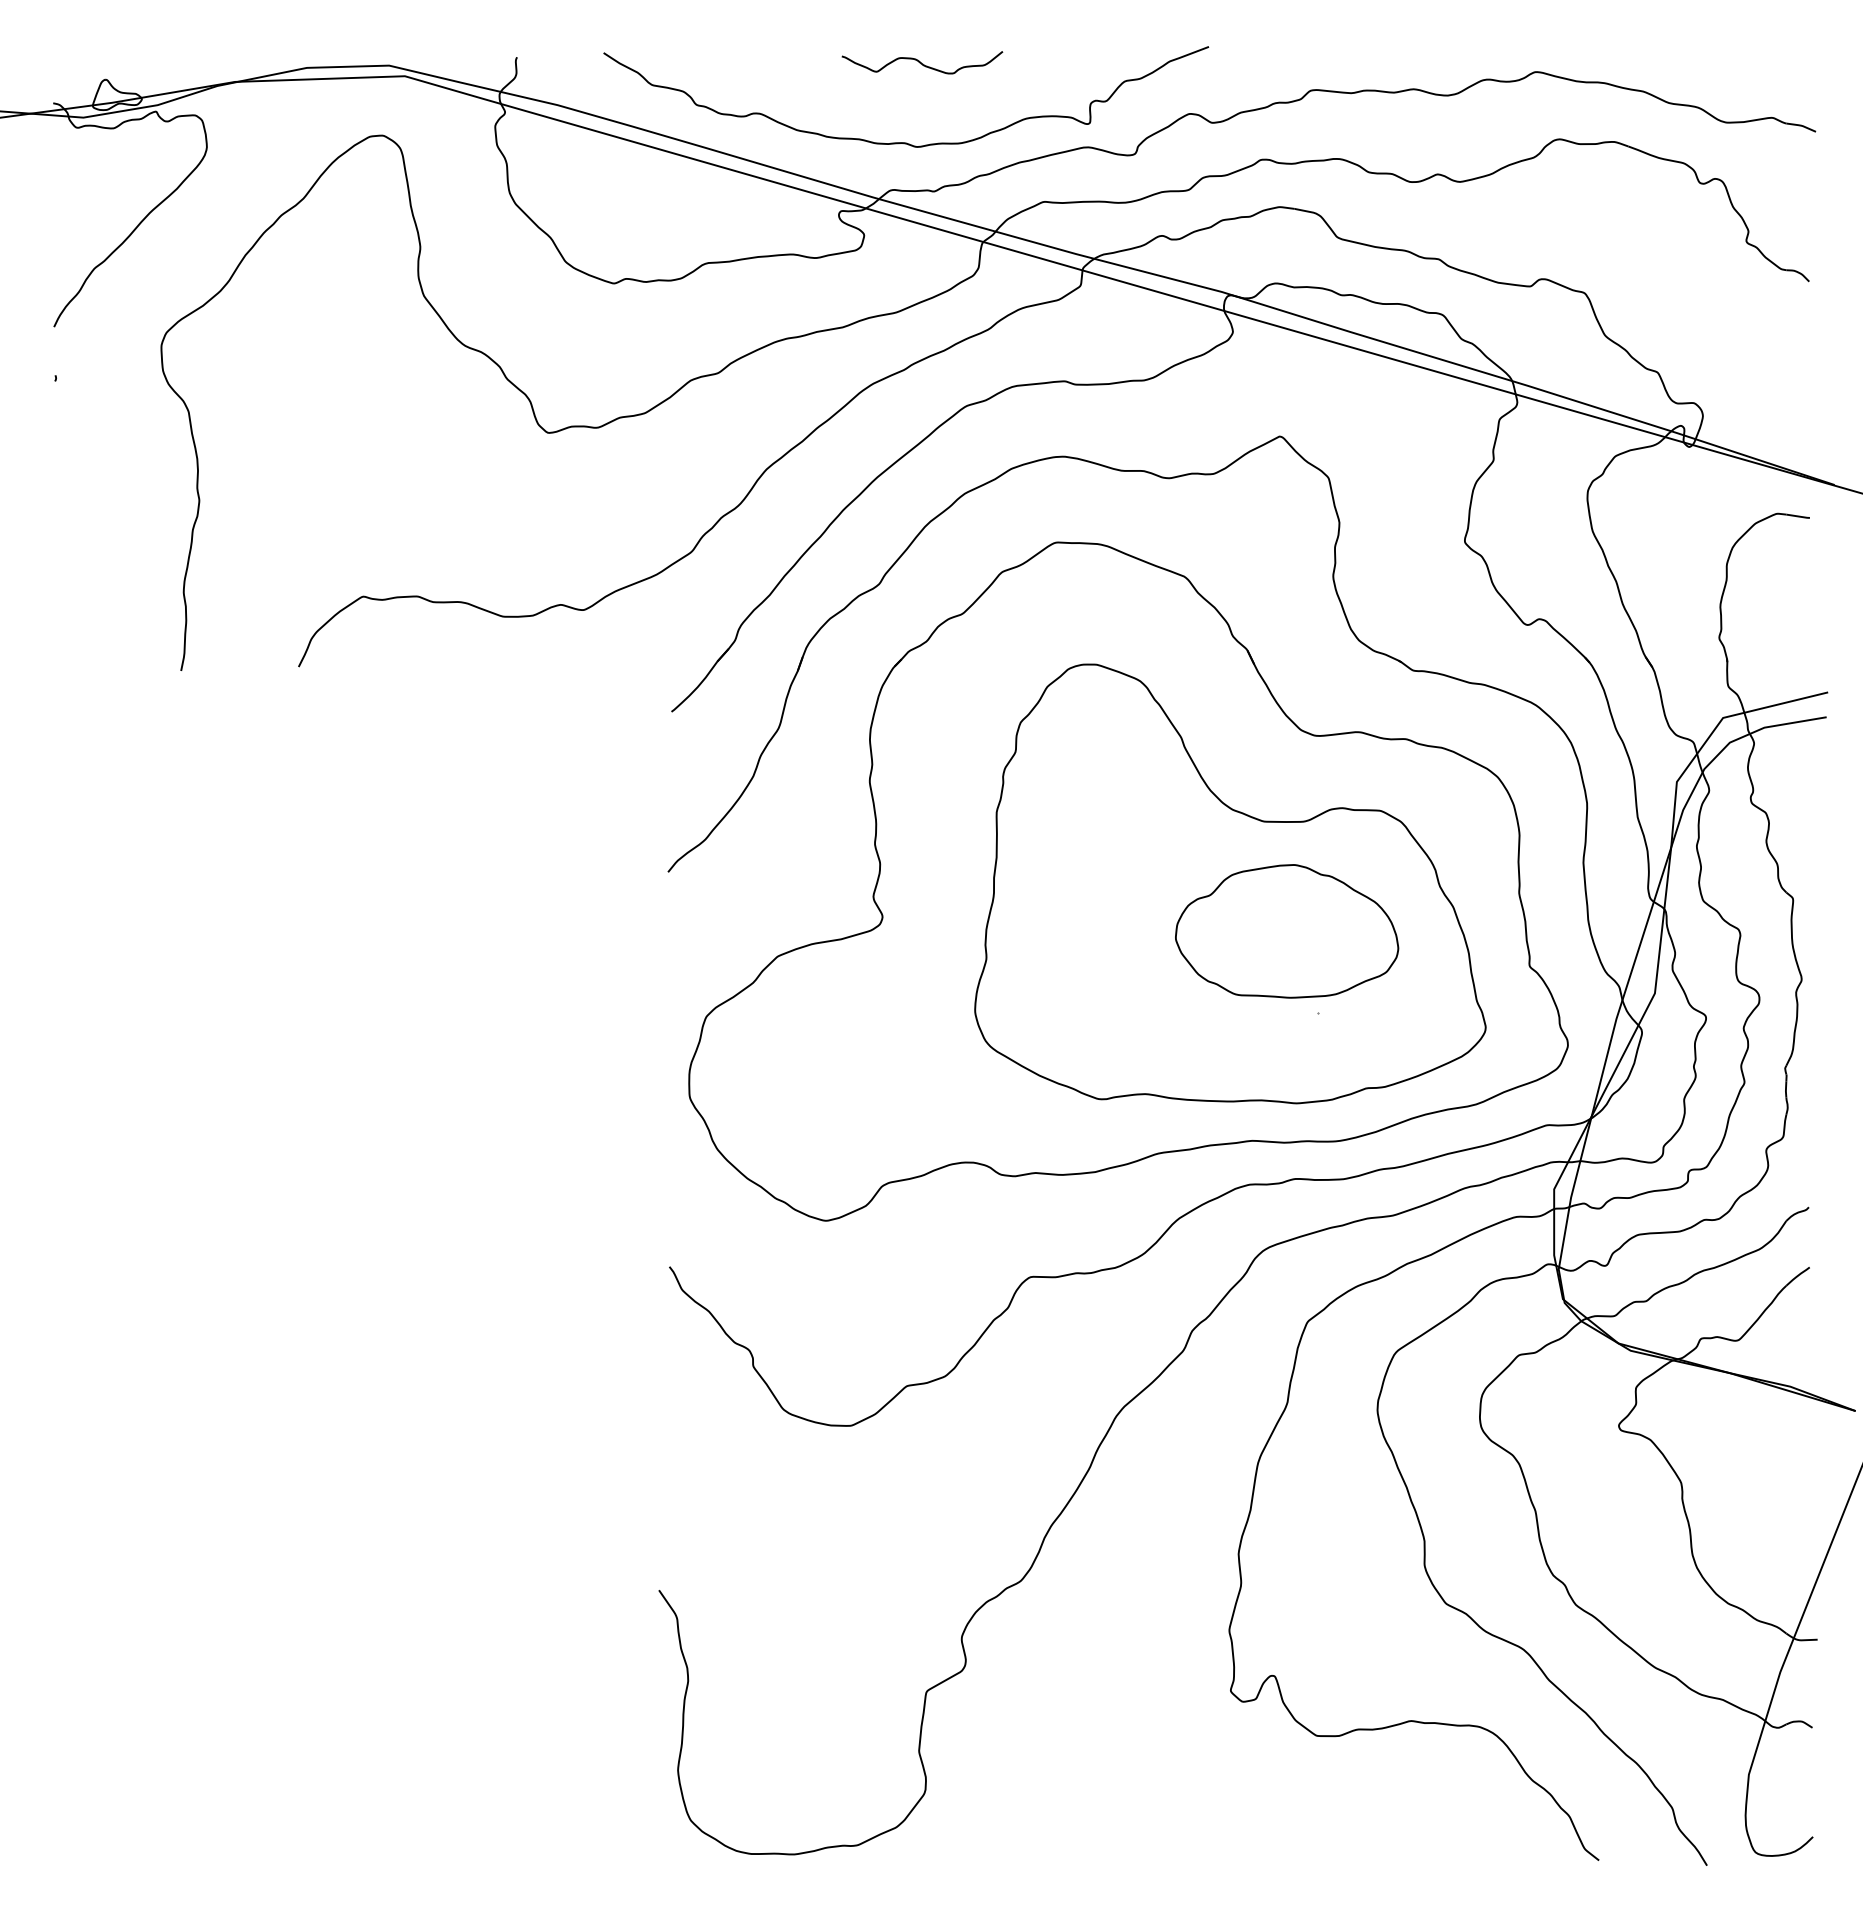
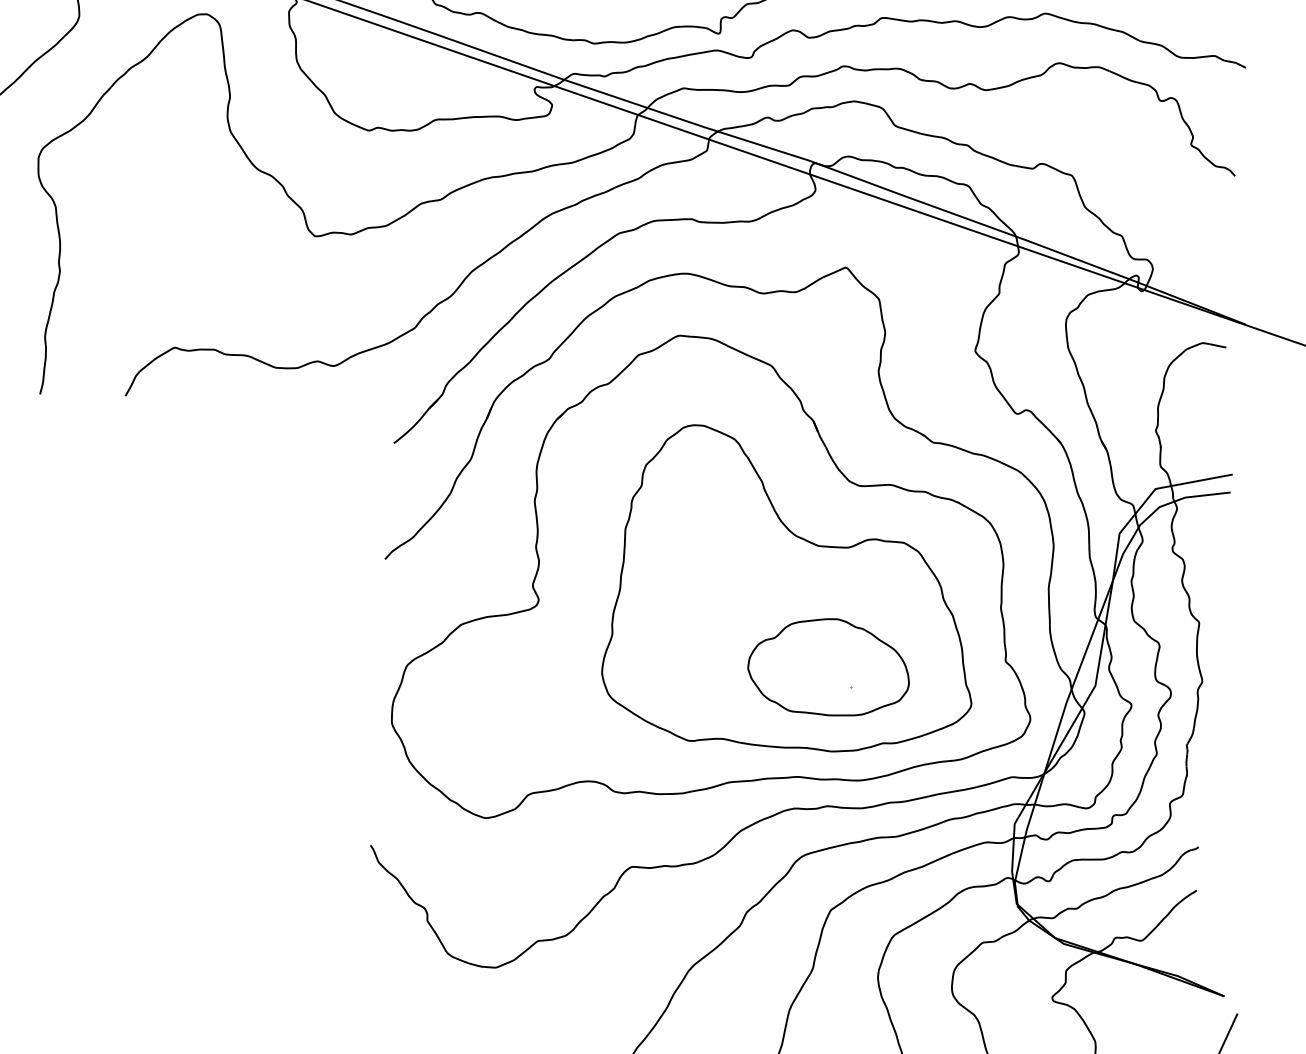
part: (1287, 931) -> (829, 667), moved

